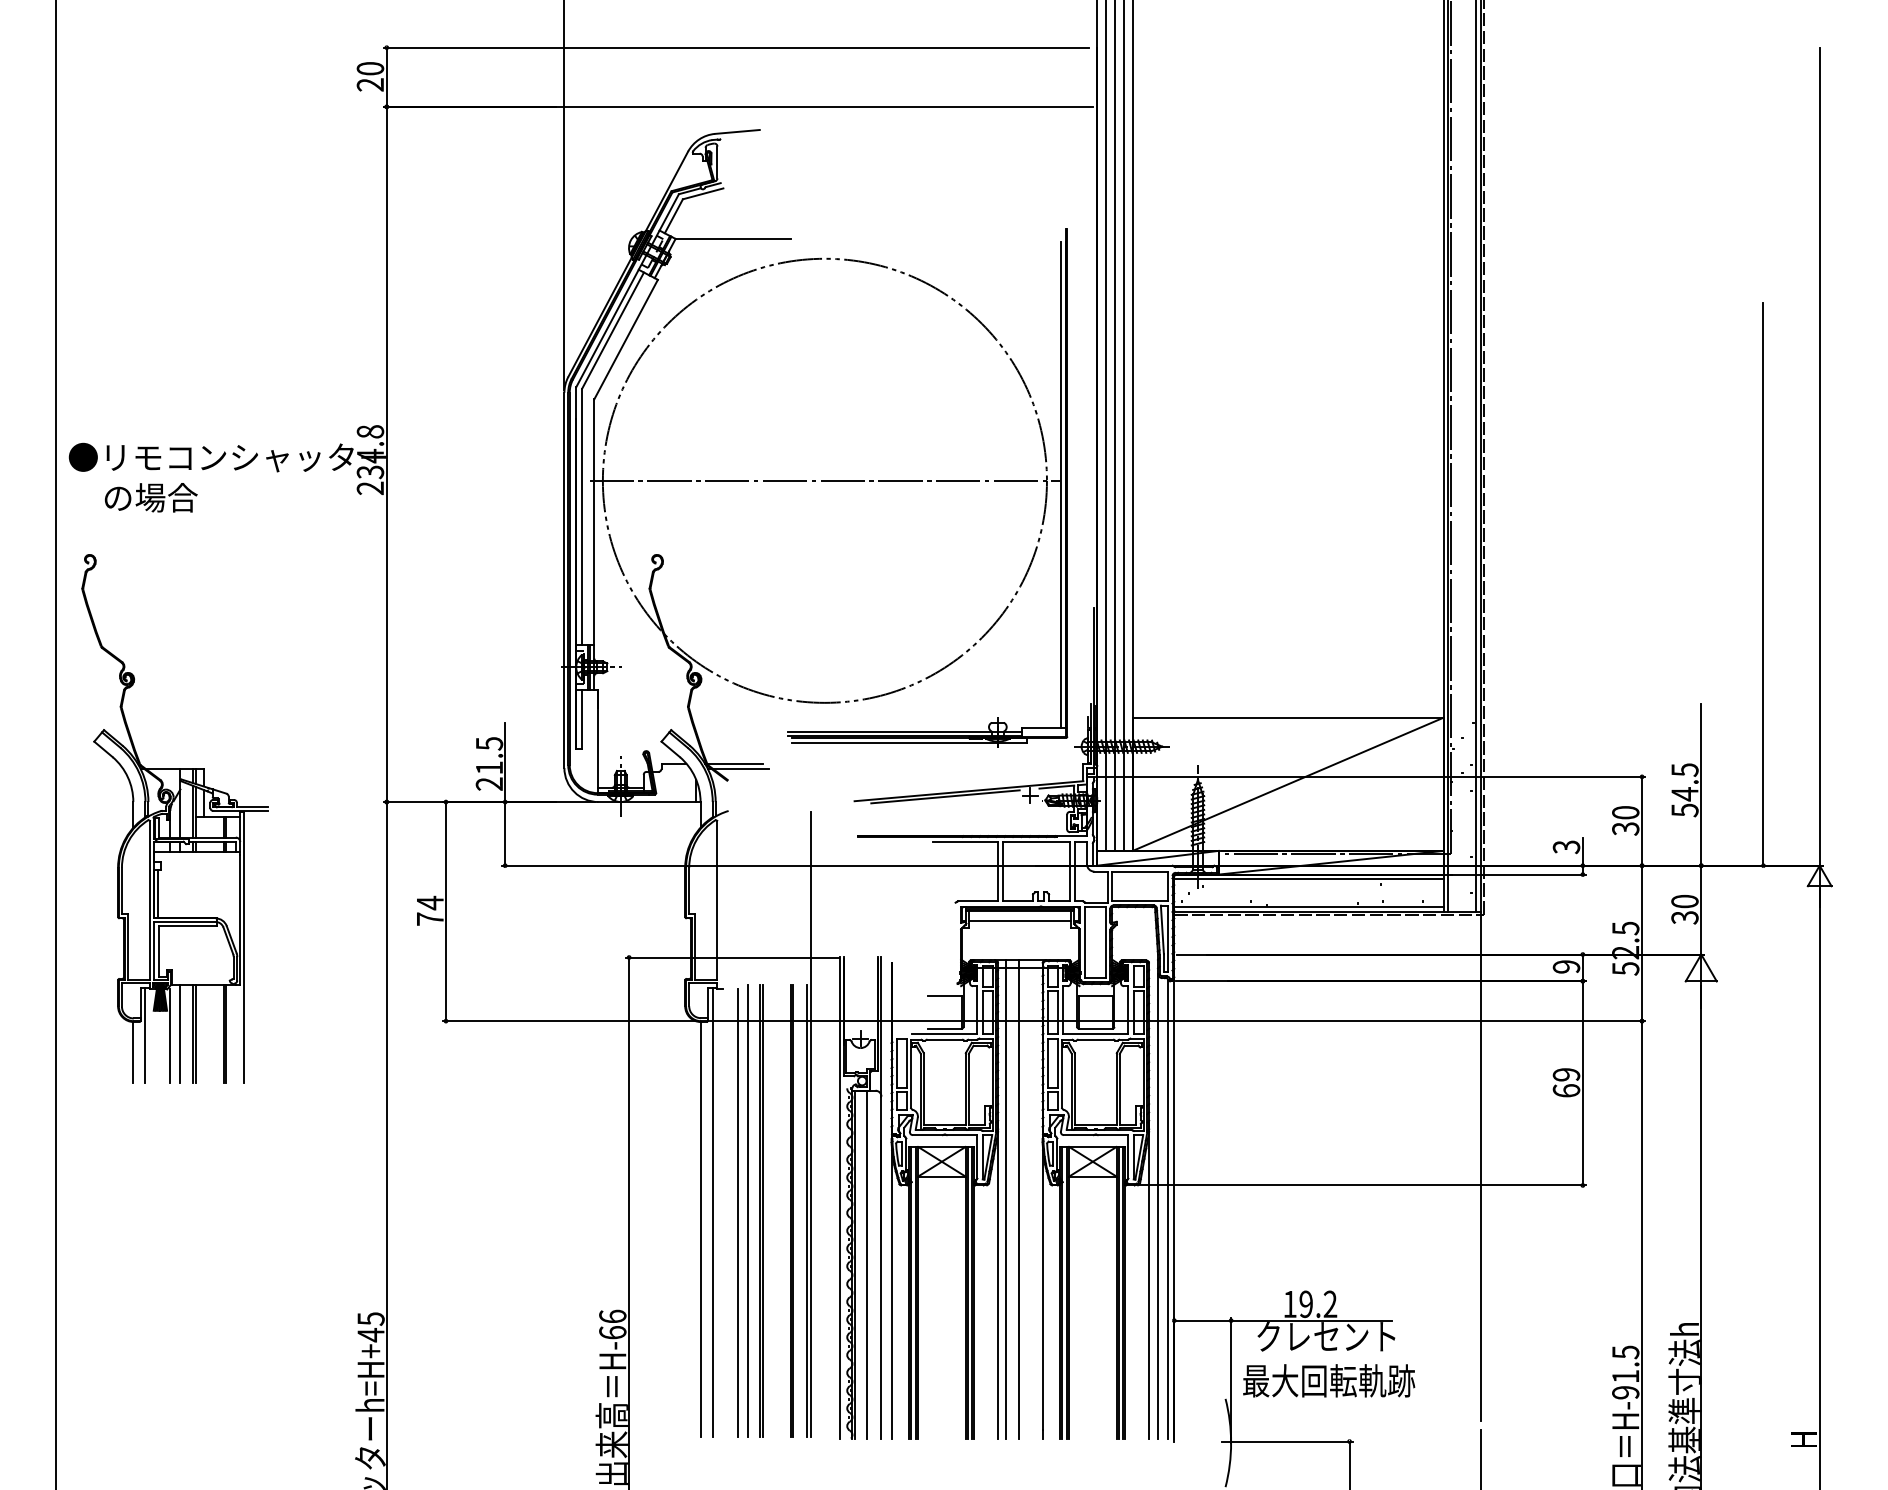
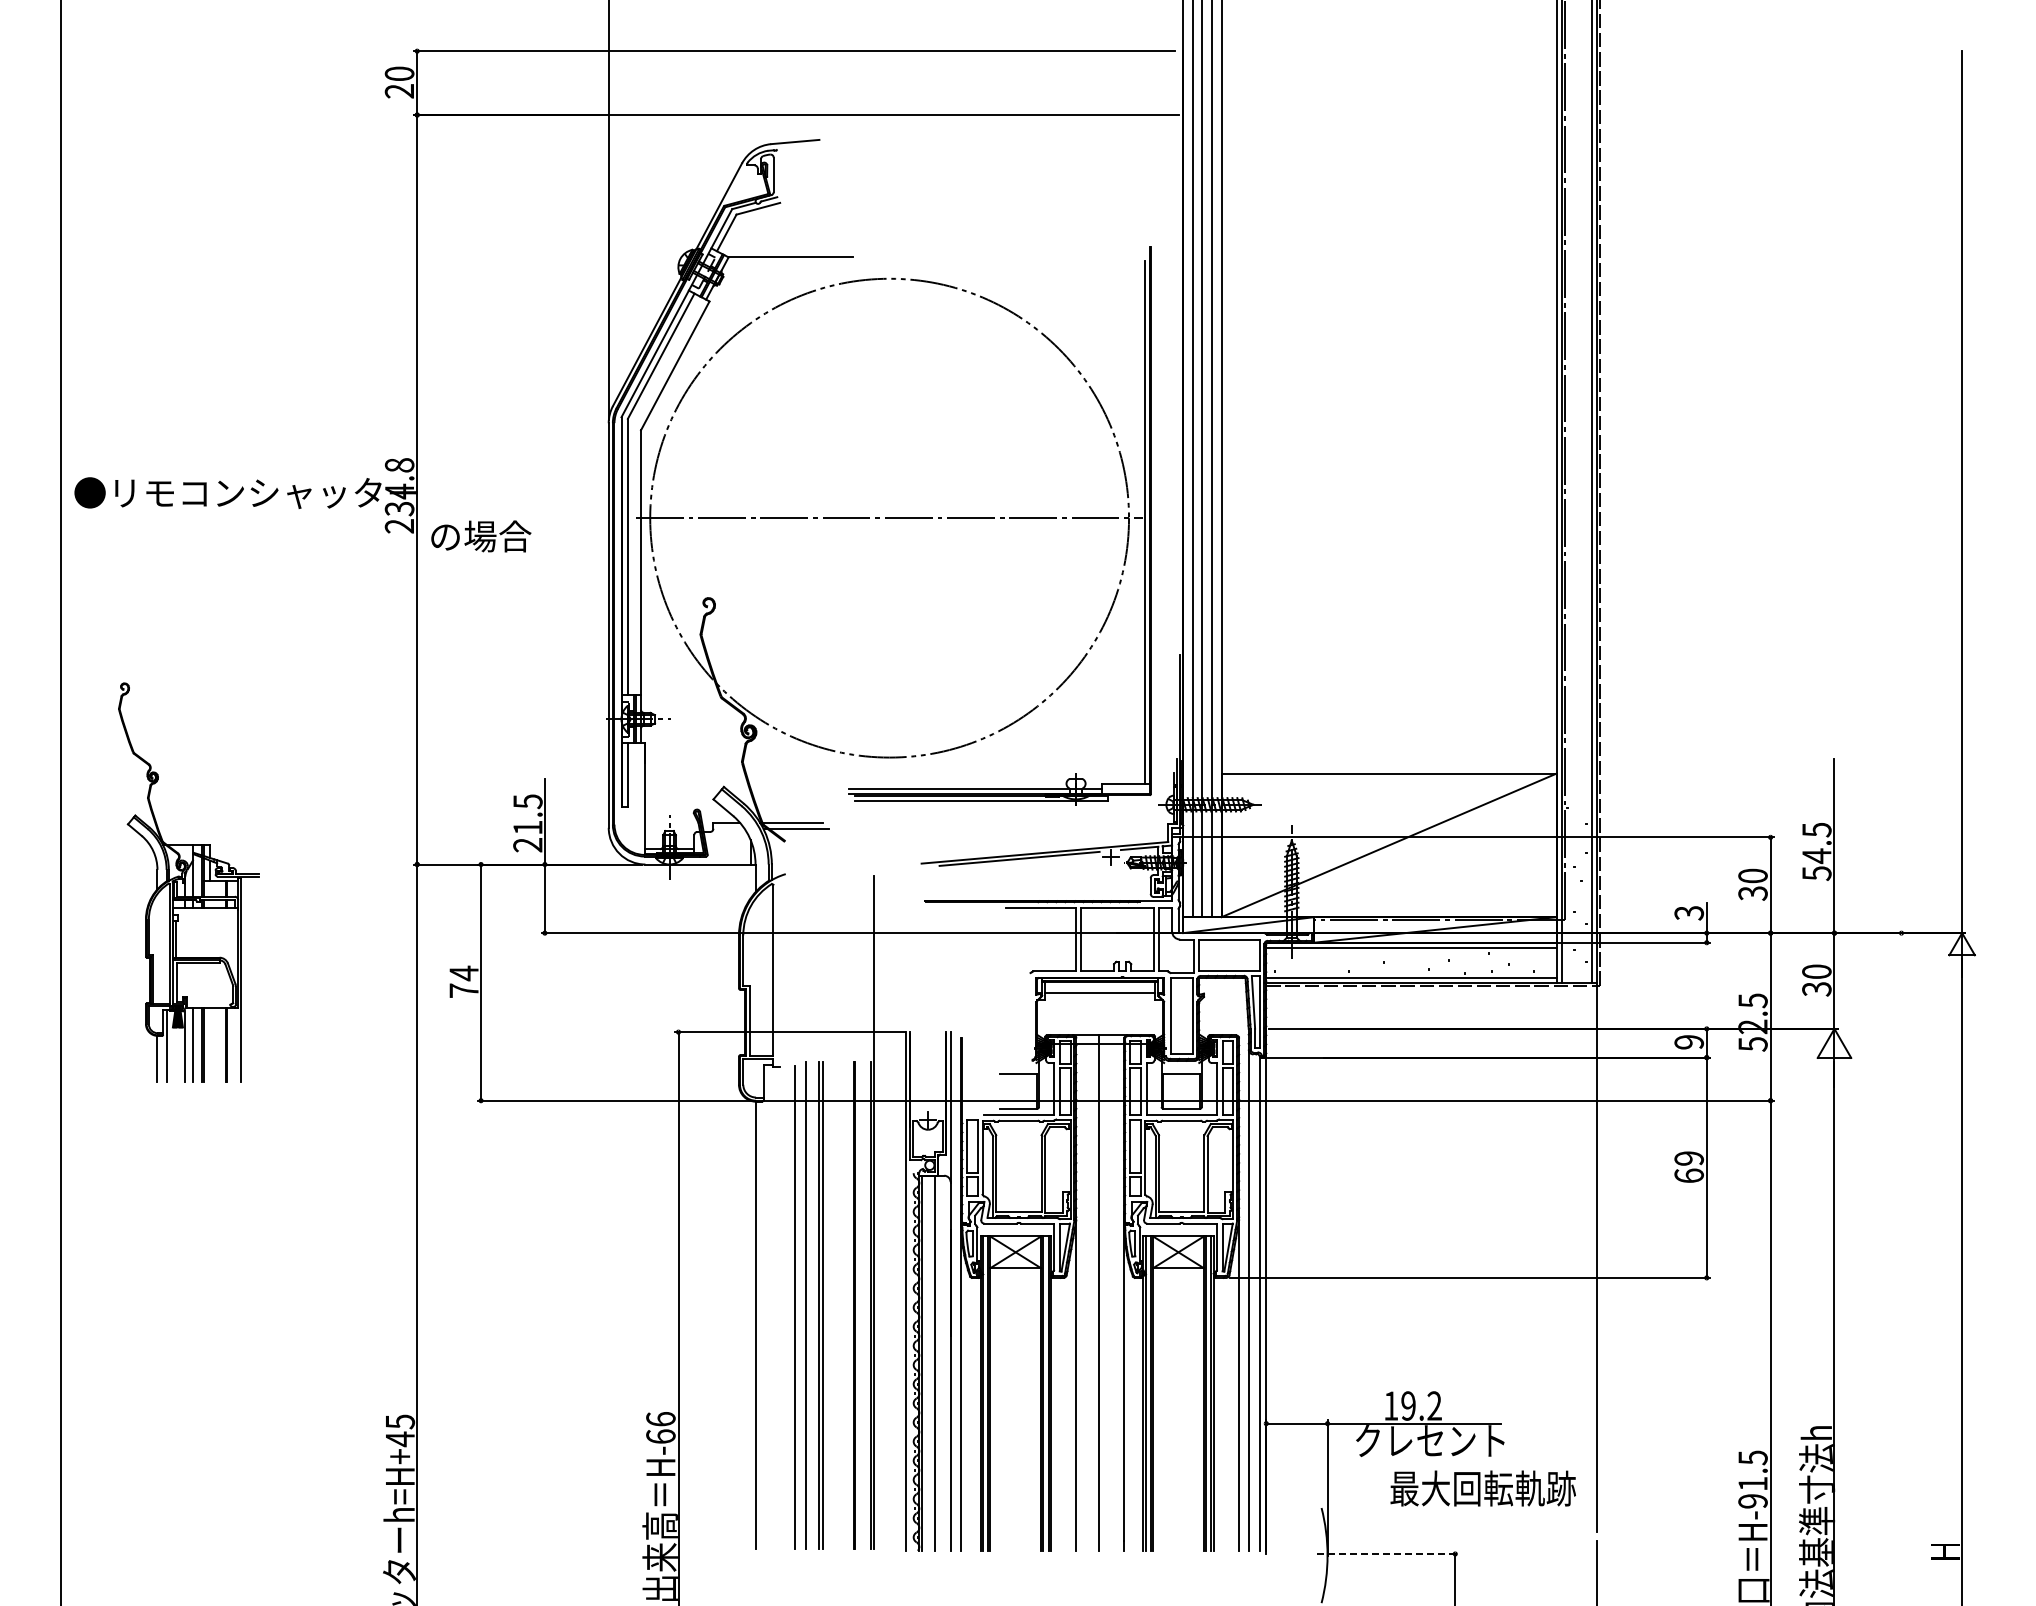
text: (151, 497) -> (481, 536), moved
line: (1763, 584) -> (1901, 629), removed
part: (174, 818) -> (188, 882), size x0.7
line: (1005, 1199) -> (1084, 1292), removed
line: (712, 1211) -> (768, 1306), removed
text: (1328, 1380) -> (1482, 1488), moved
line: (1286, 1441) -> (1387, 1553), solid -> dashed

